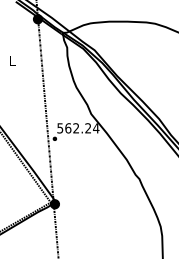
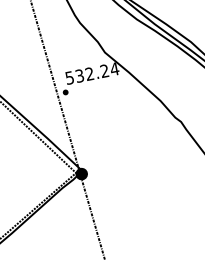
text: (68, 128) -> (80, 76), 562.24 -> 532.24

